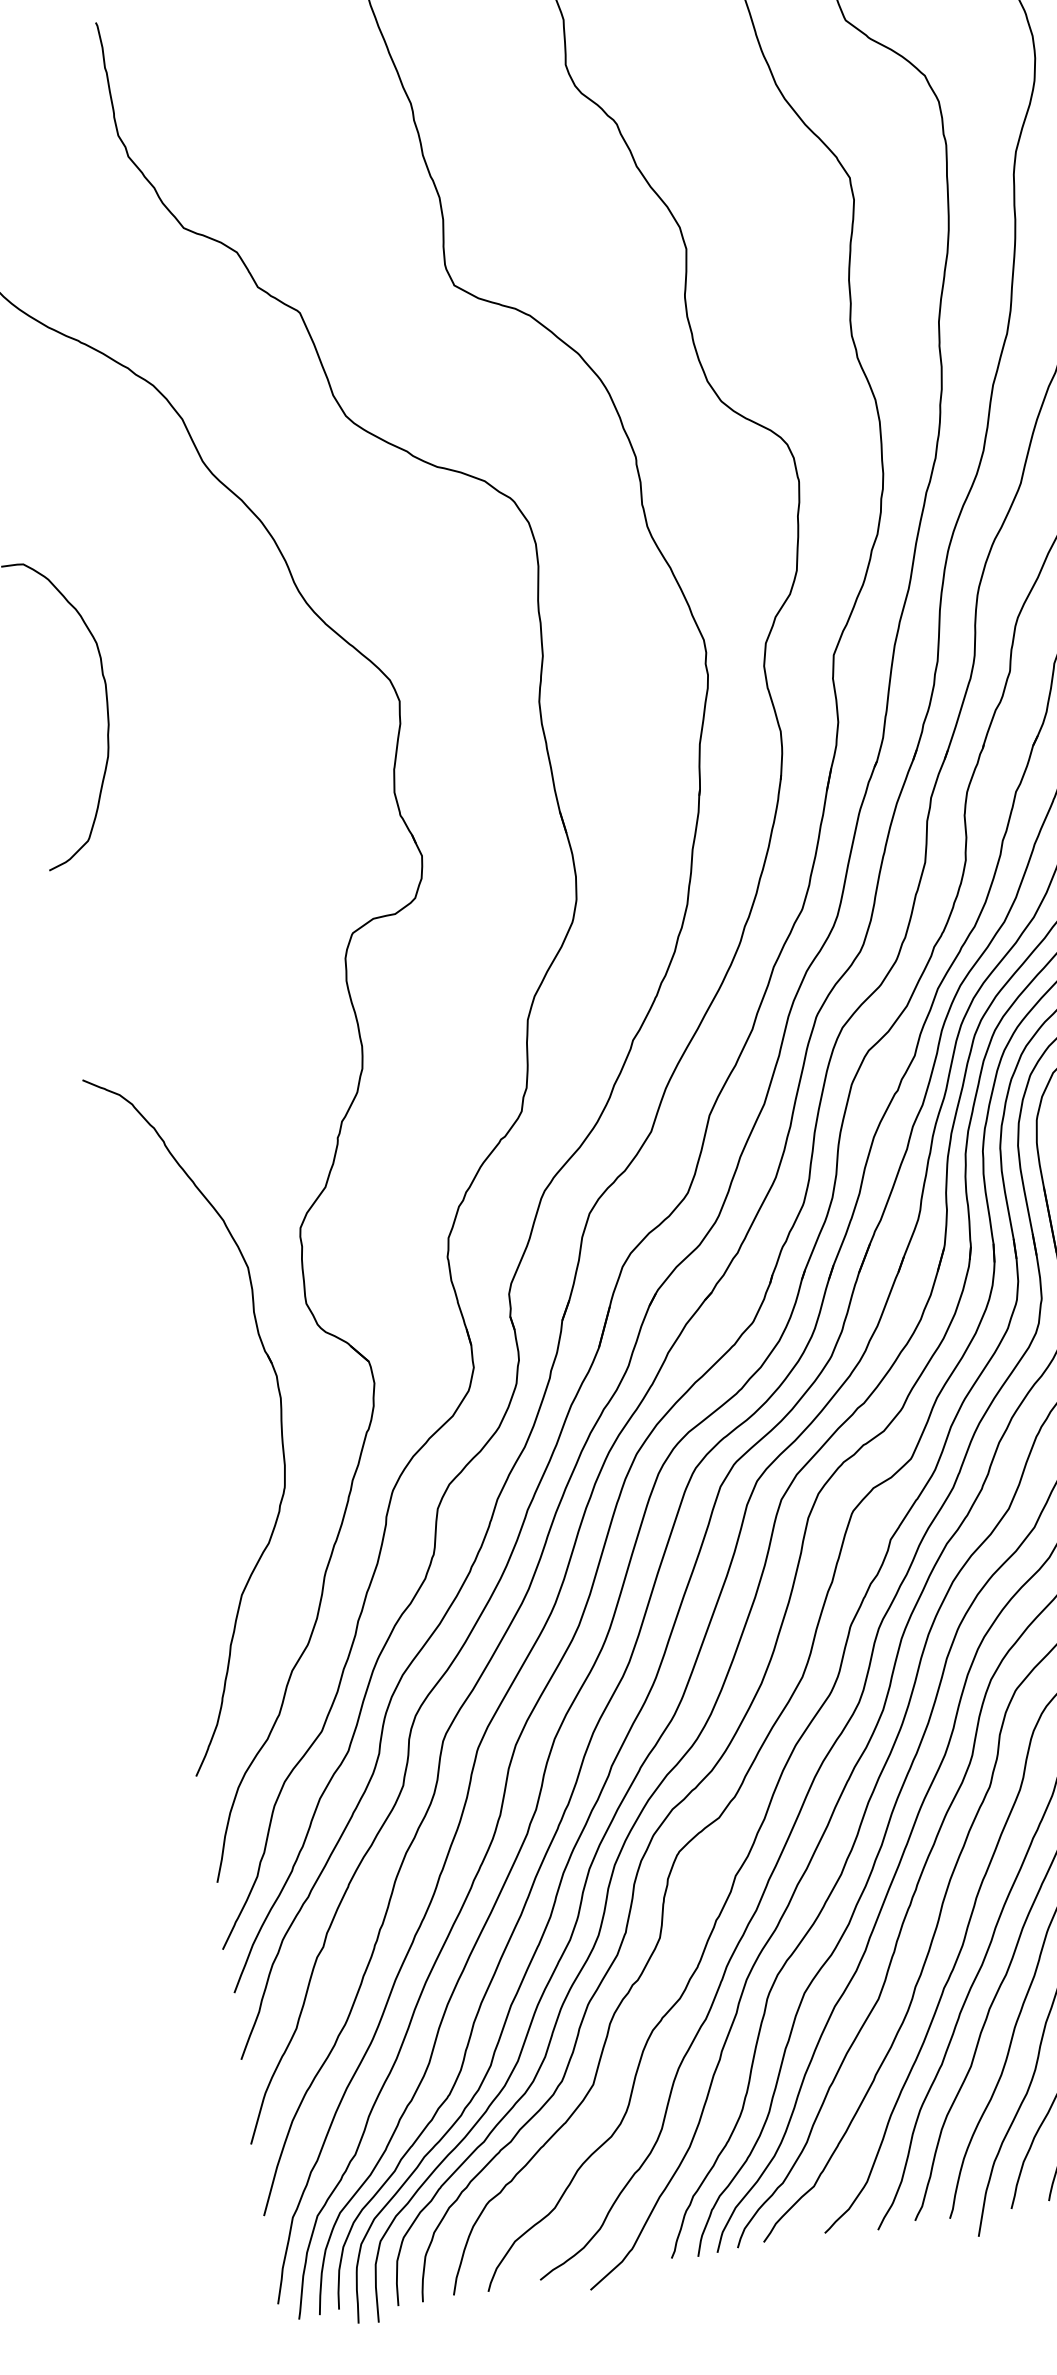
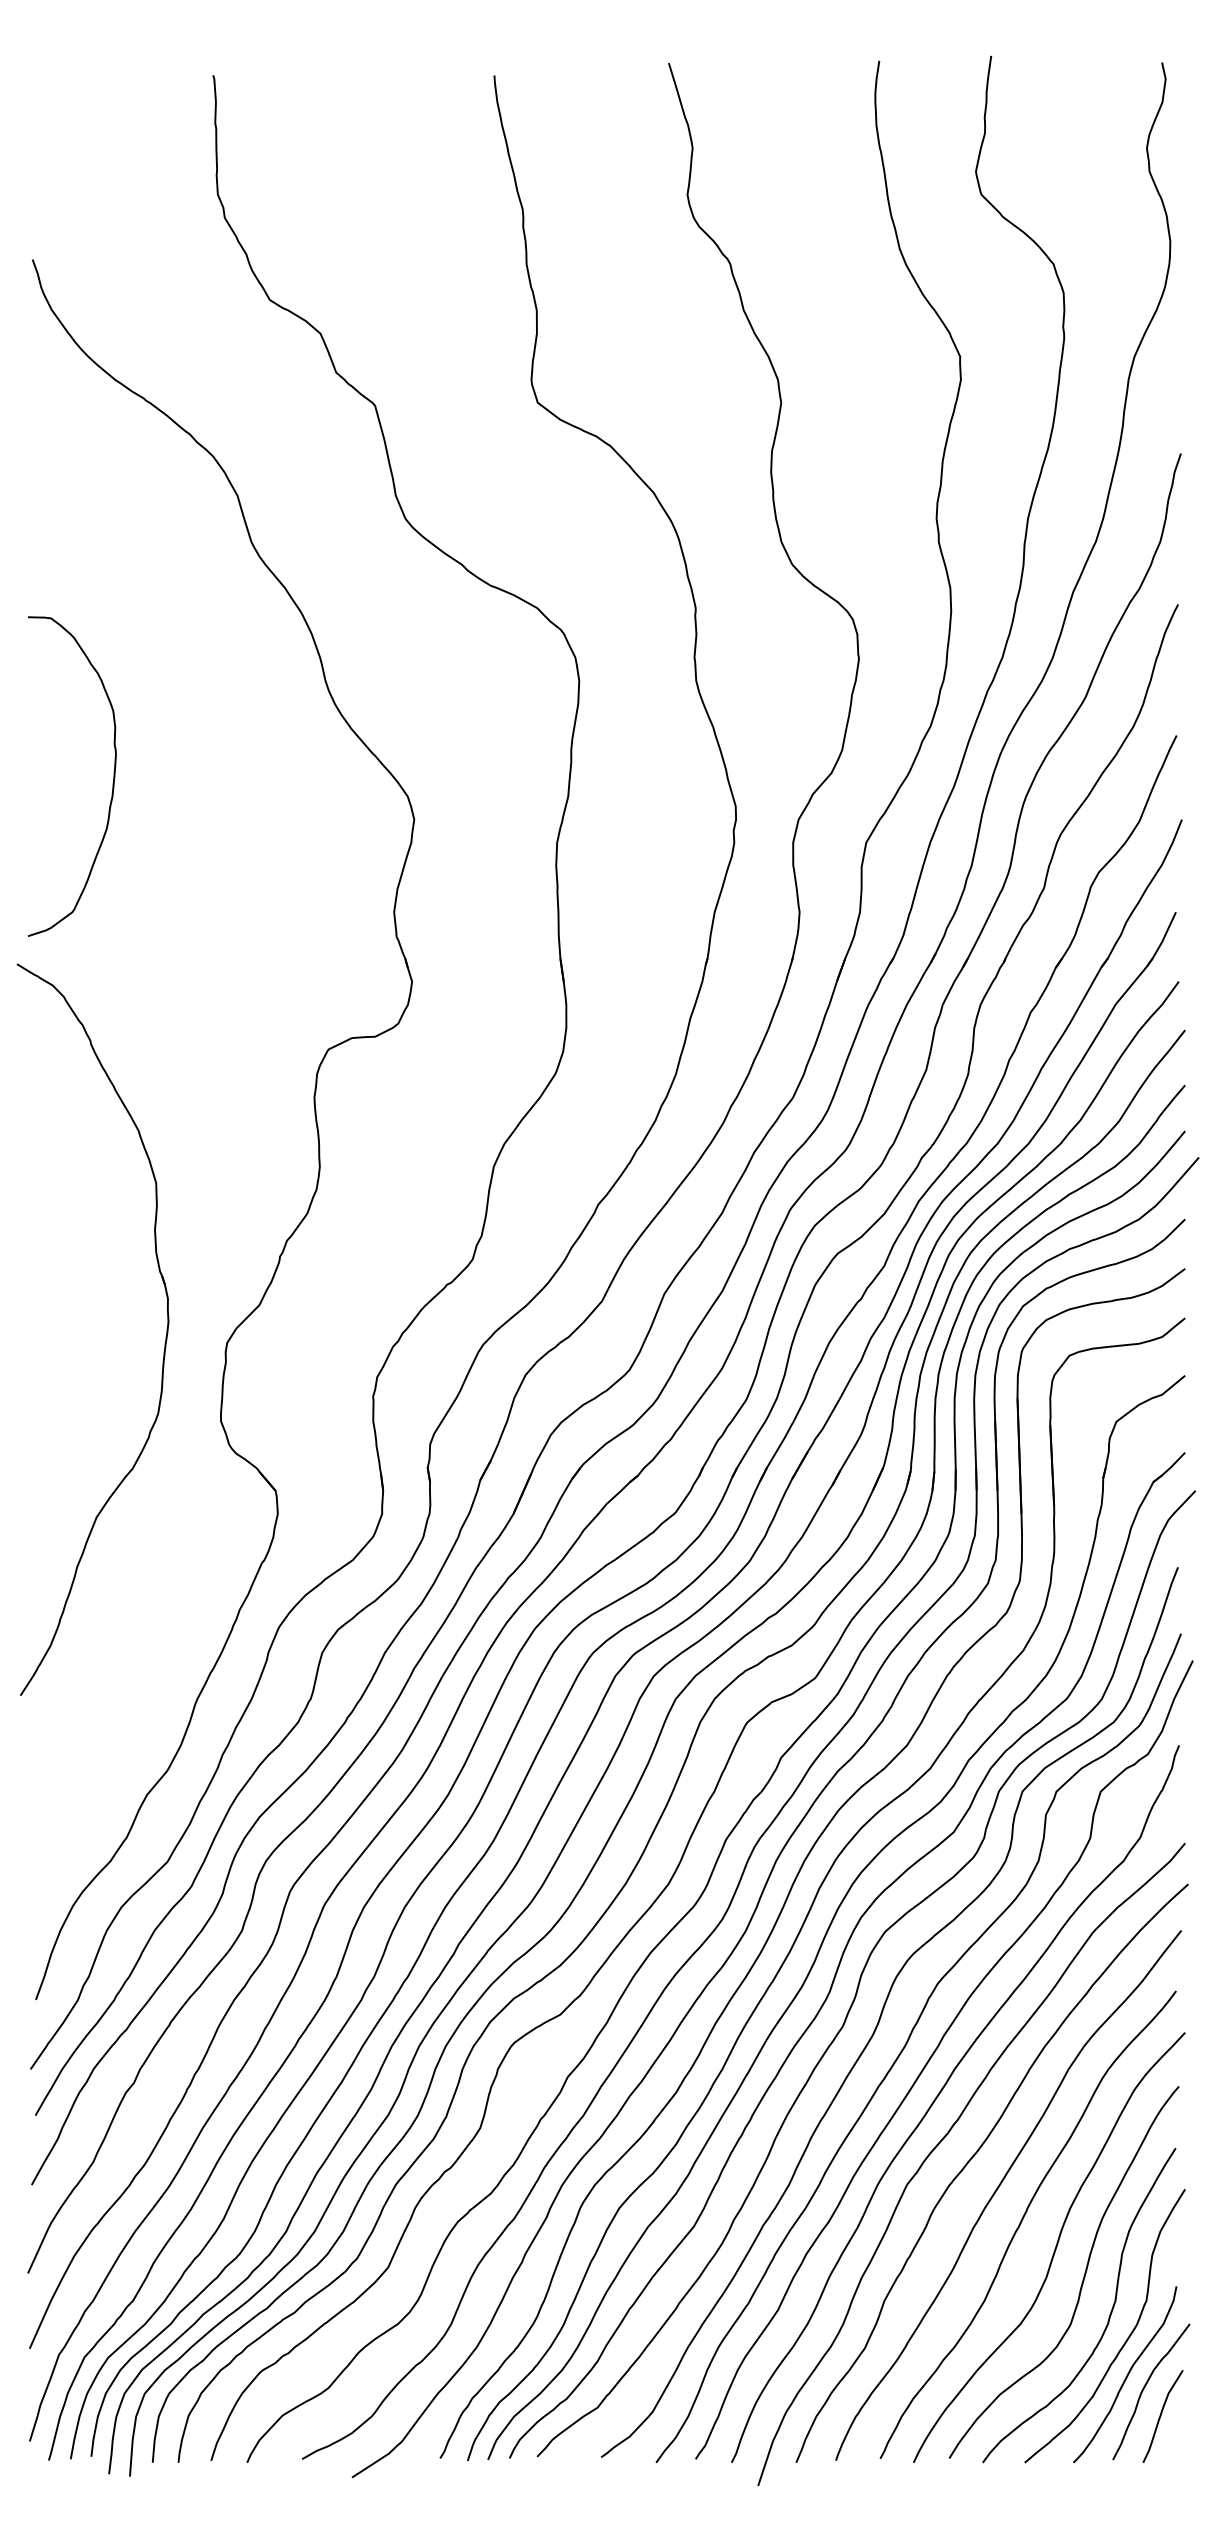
part: (280, 1412) -> (165, 1336), moved

